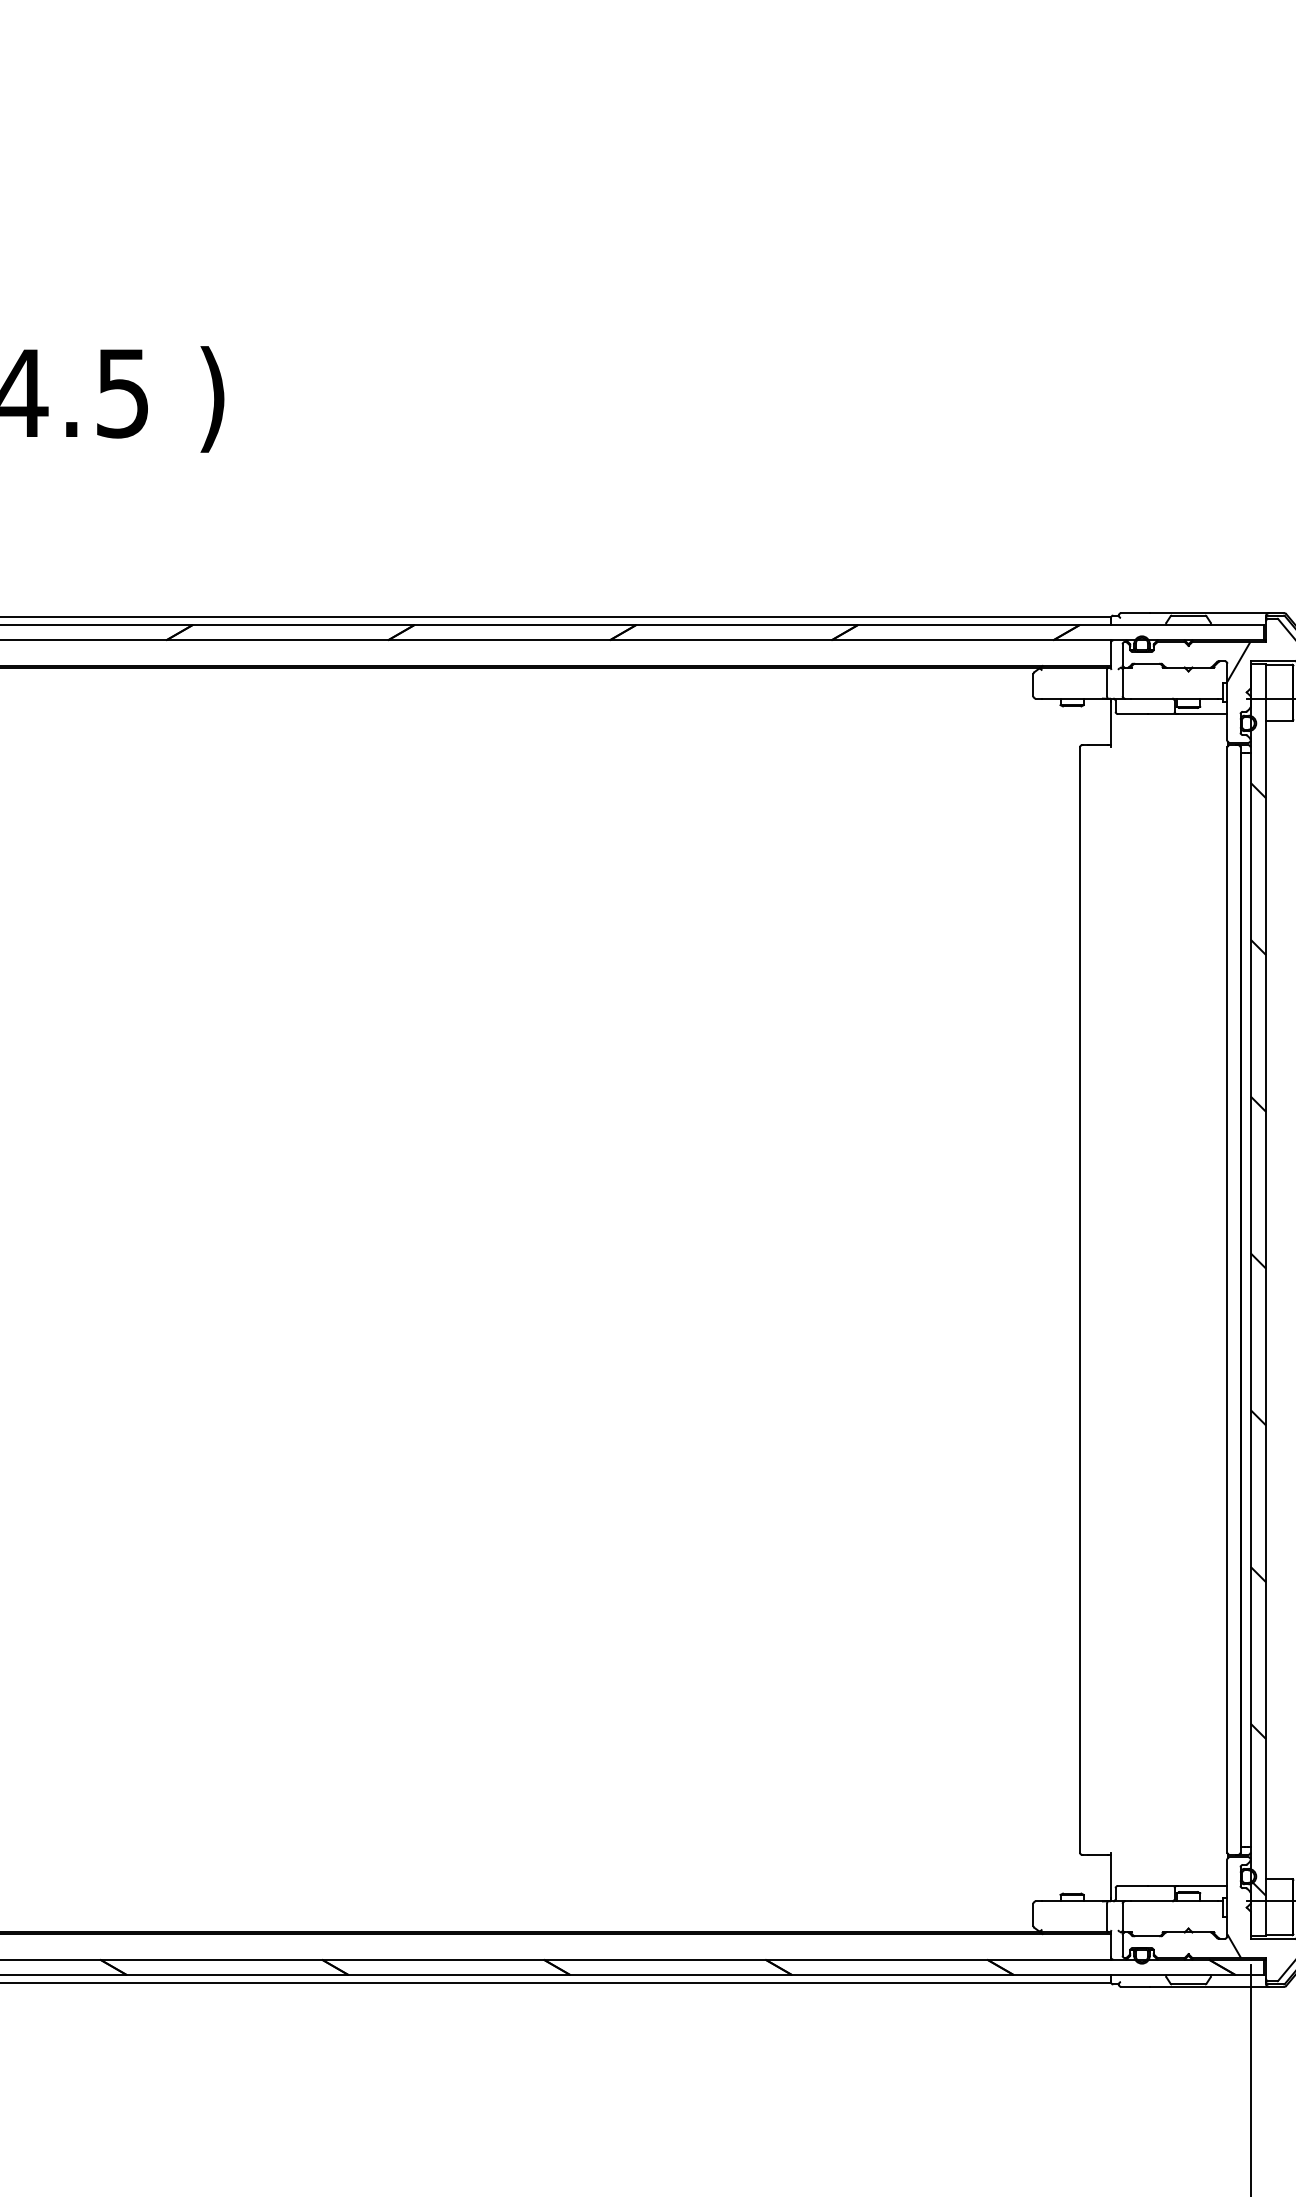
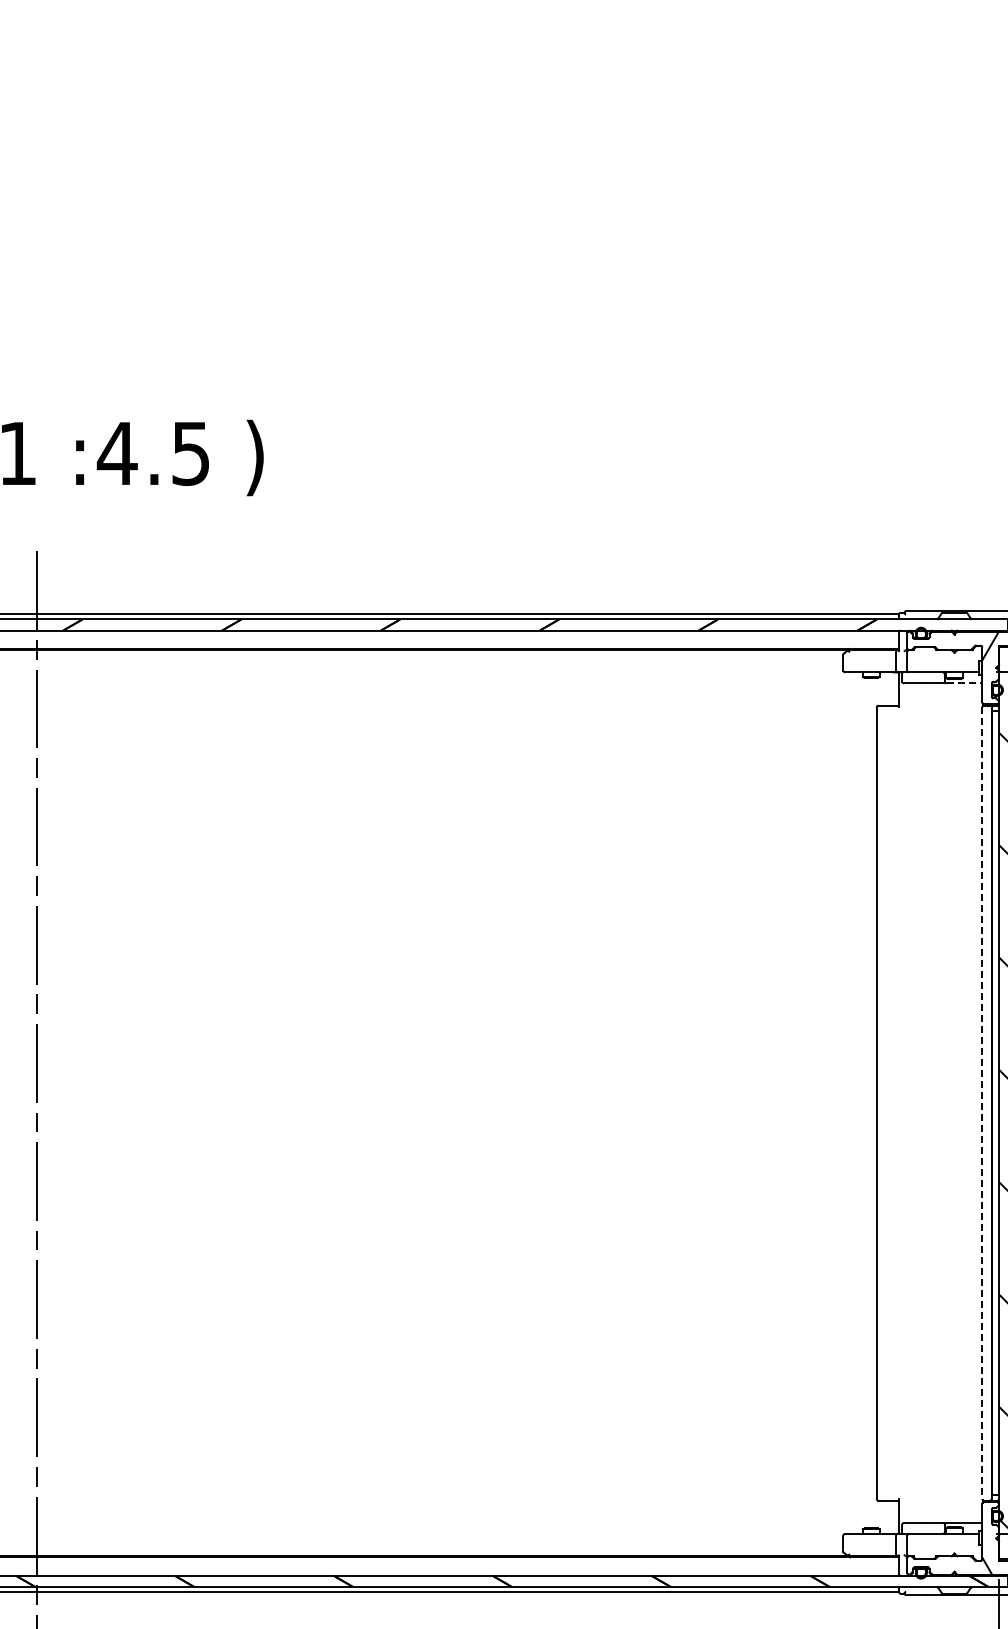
line: (1202, 714) -> (964, 683), solid -> dashed
line: (1227, 1300) -> (982, 1103), solid -> dashed

